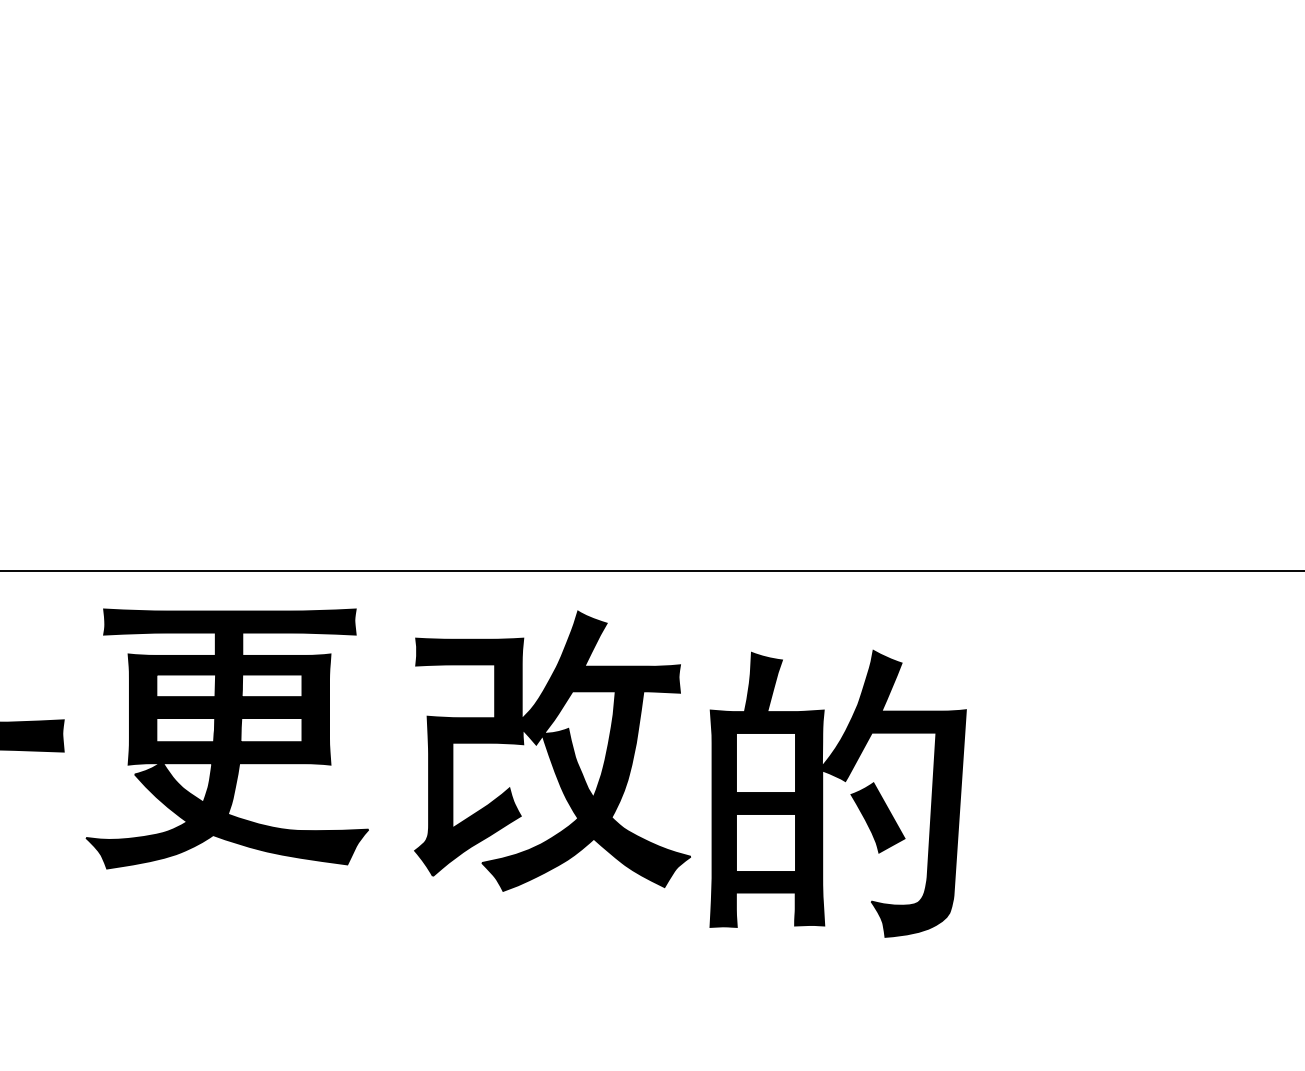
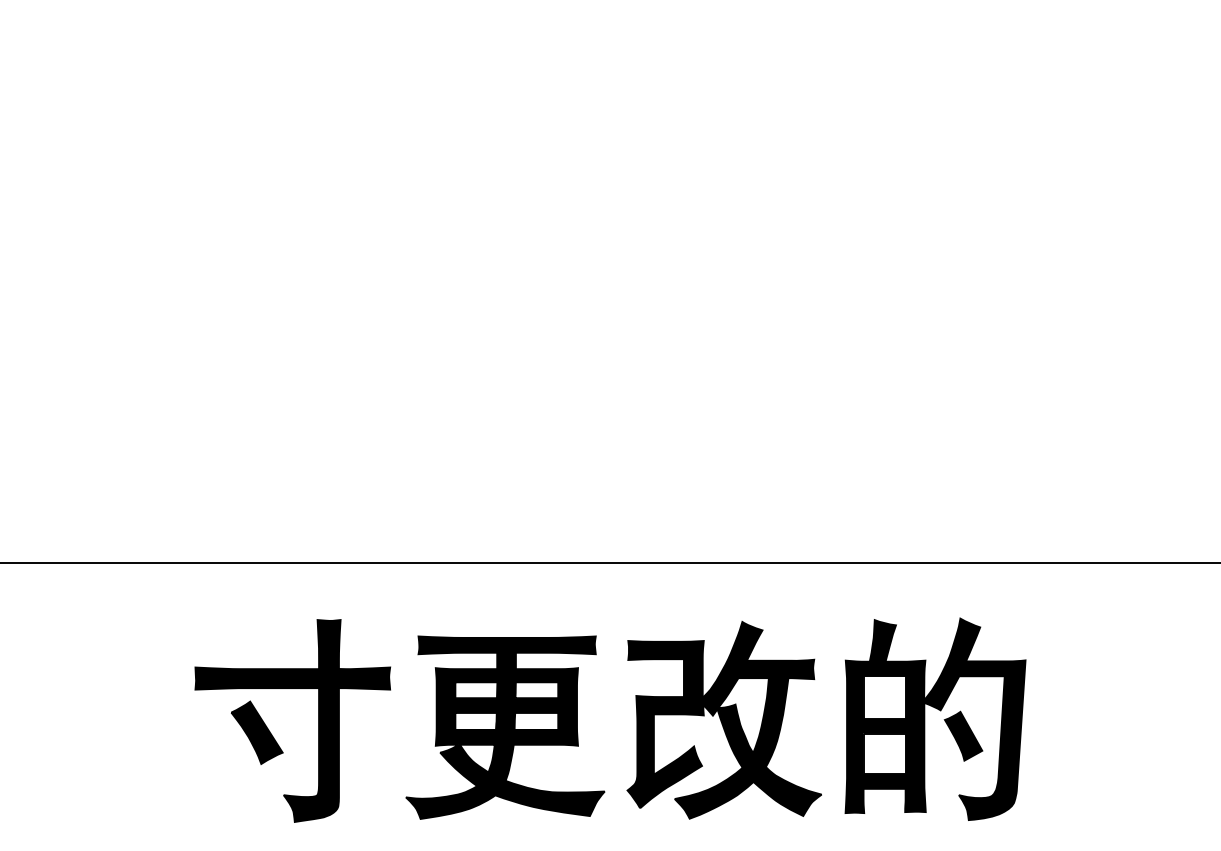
part: (227, 738) -> (505, 727), moved
part: (551, 751) -> (723, 720), moved

